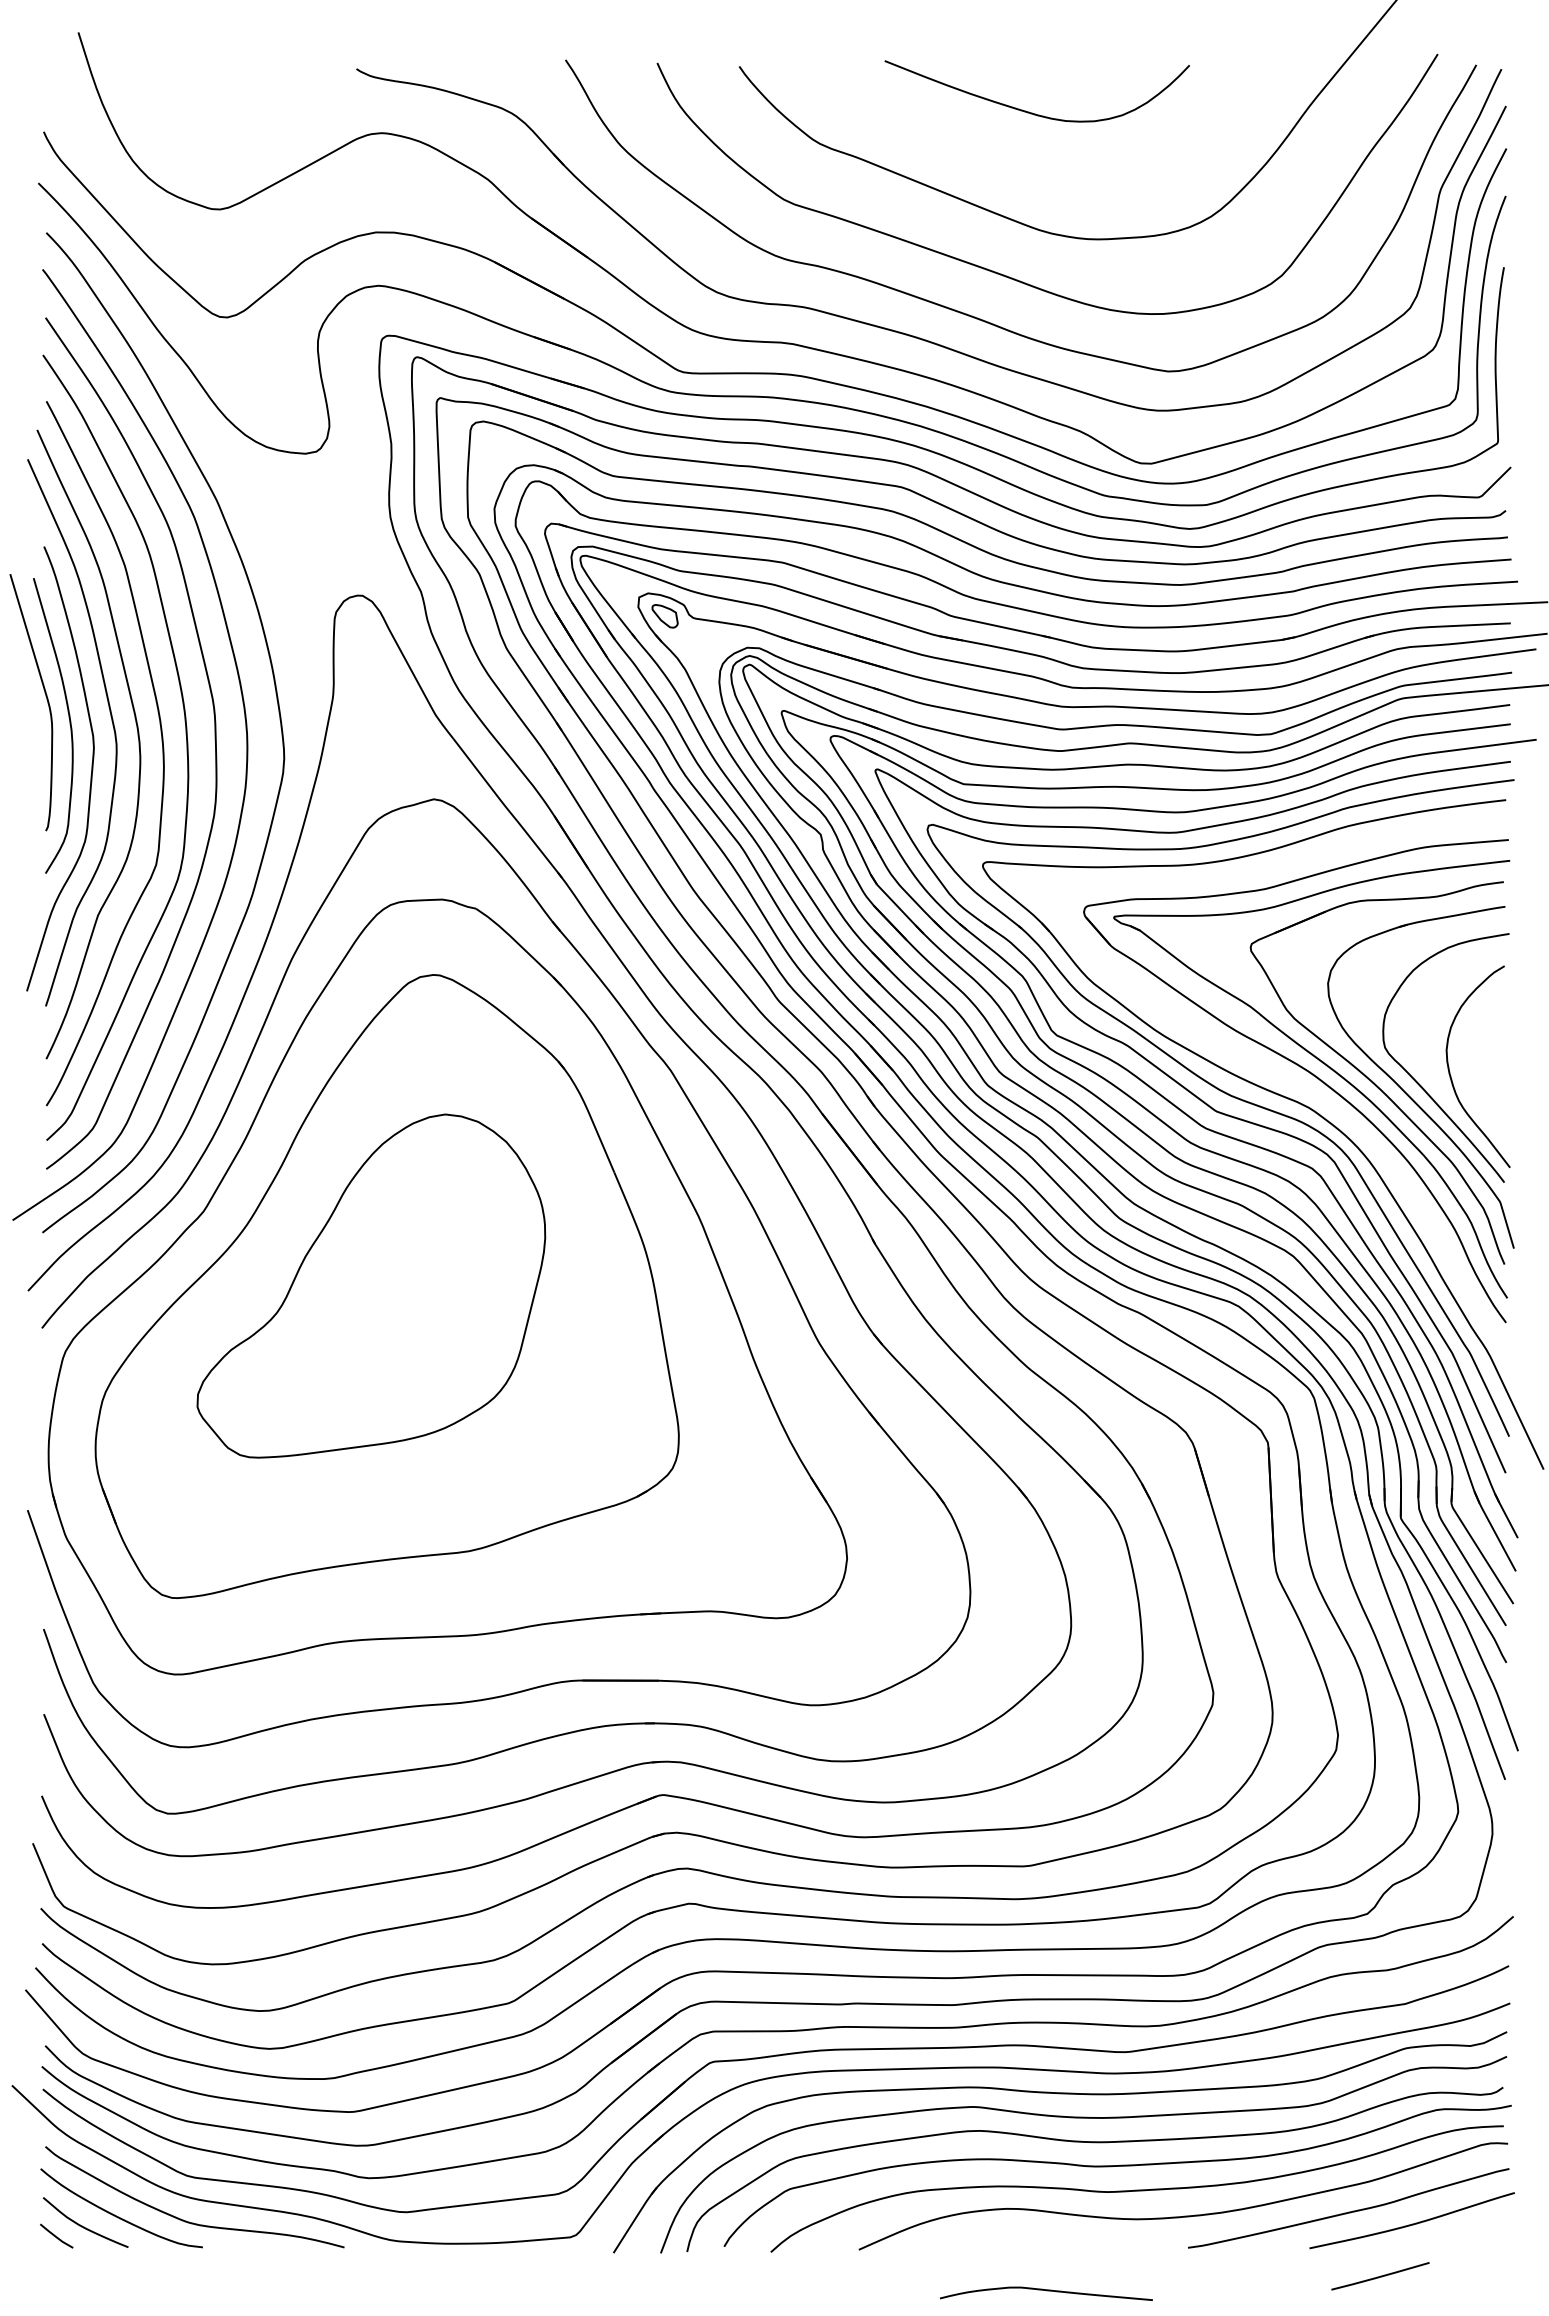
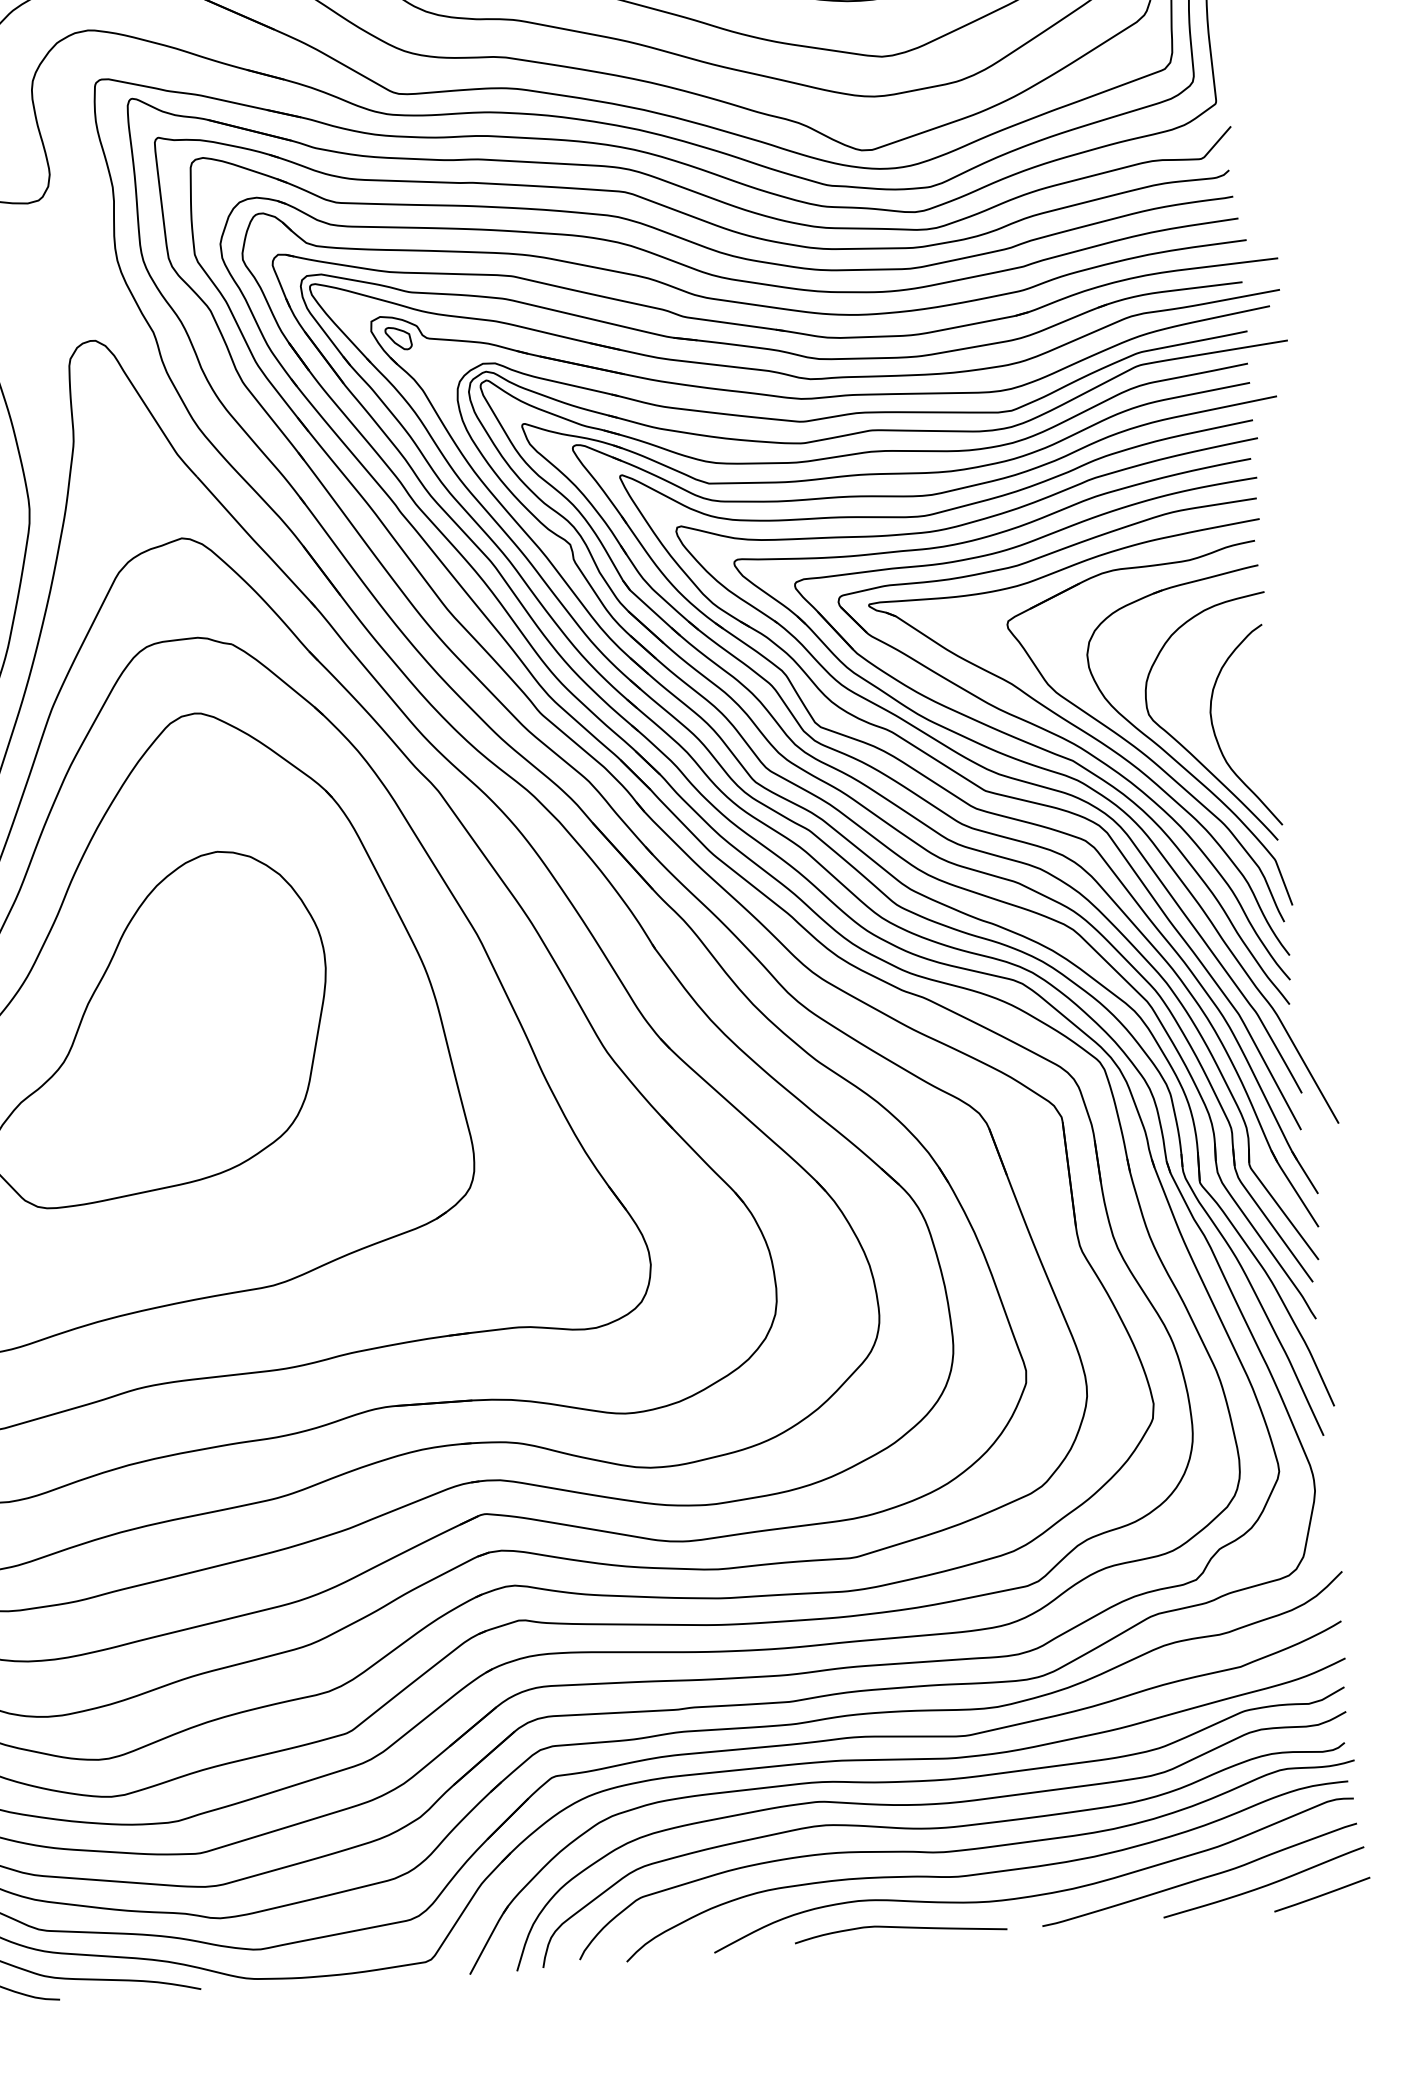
part: (1279, 1076) -> (1045, 751), added
line: (1380, 2276) -> (1322, 1894), moved
curve: (1046, 2291) -> (900, 1928), moved

